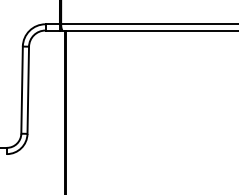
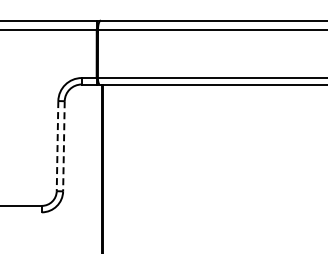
line: (22, 90) -> (57, 146), solid -> dashed
line: (27, 90) -> (63, 146), solid -> dashed

